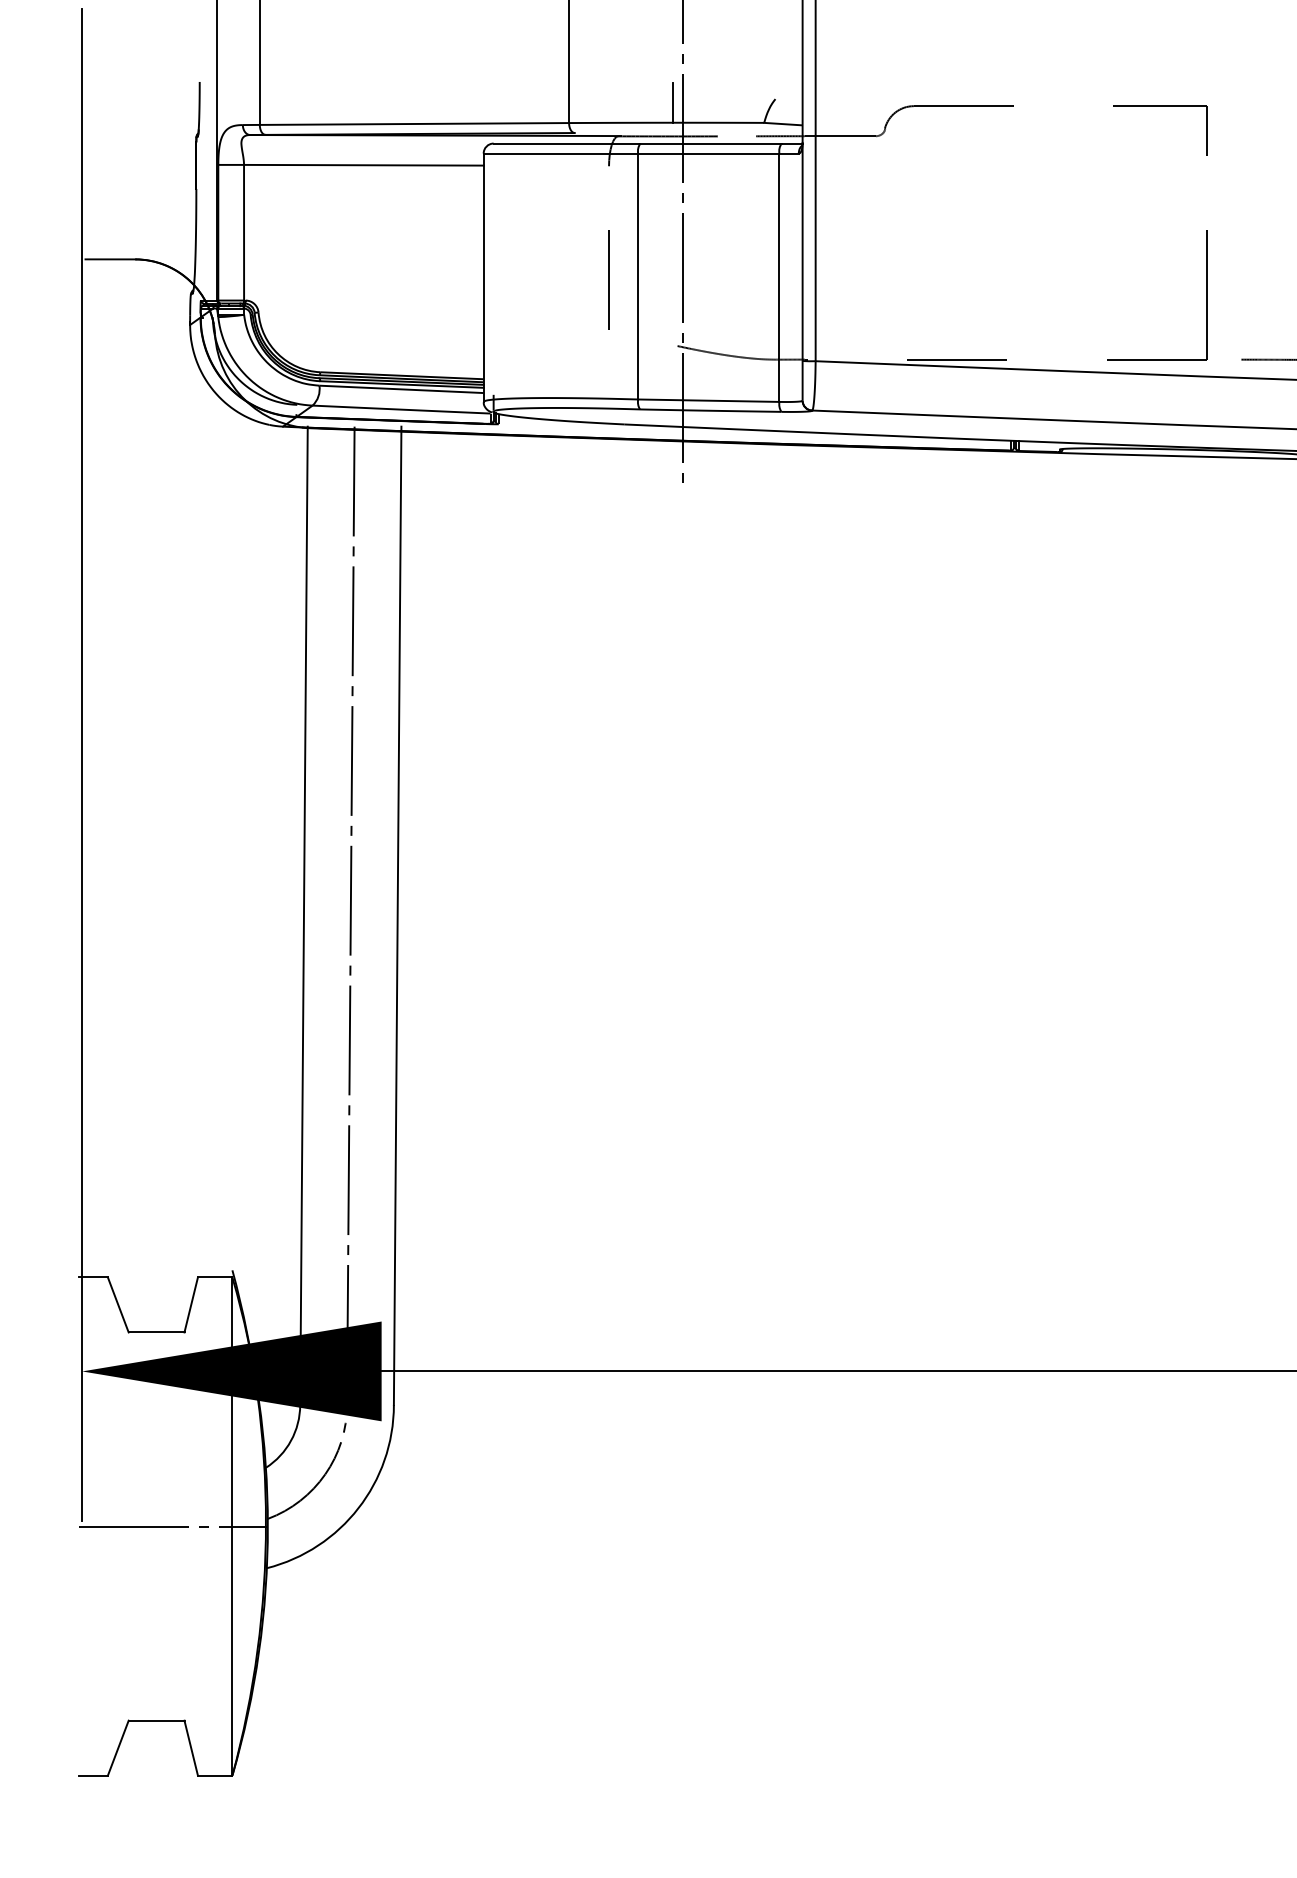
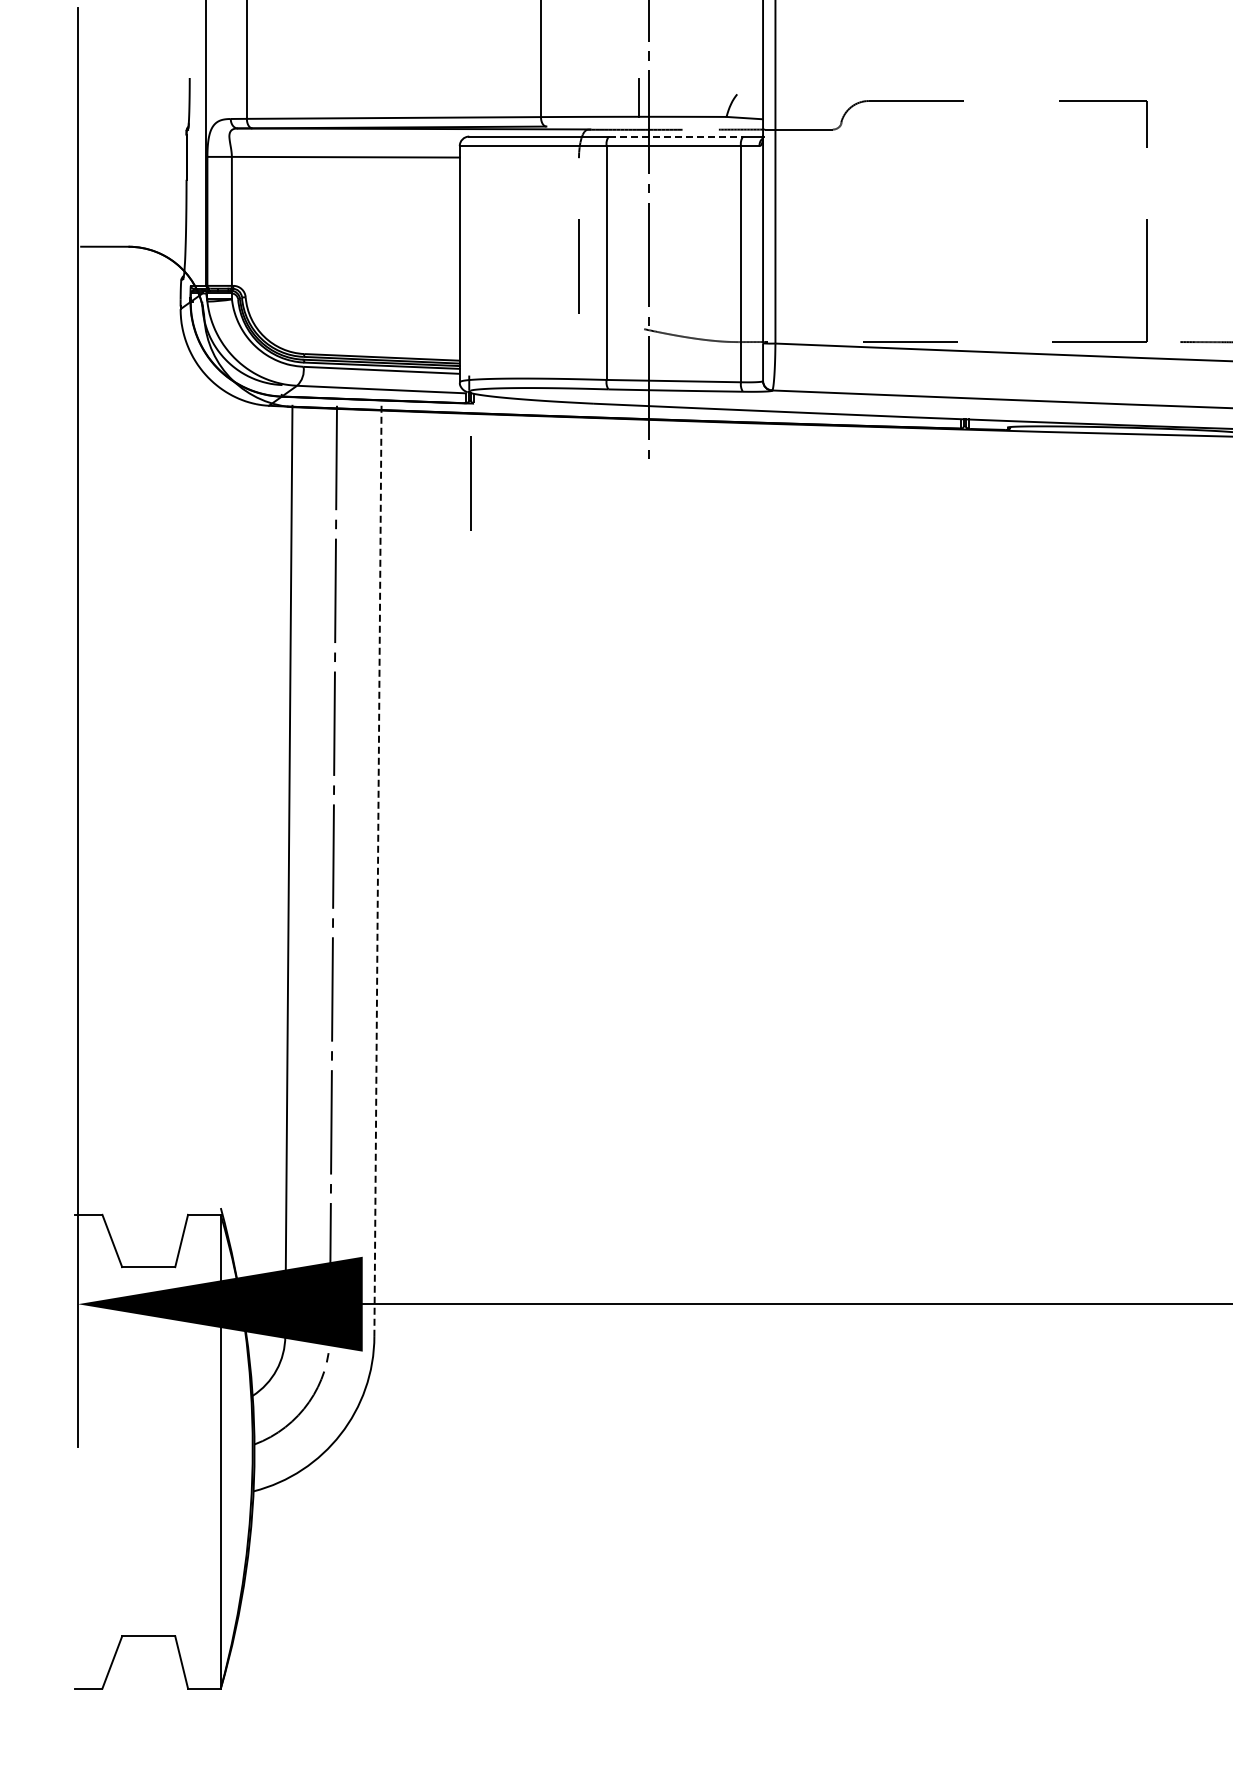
line: (711, 143) -> (676, 136), solid -> dashed
line: (494, 508) -> (470, 483), added
line: (397, 916) -> (377, 871), solid -> dashed
line: (173, 1526) -> (164, 1451), removed

